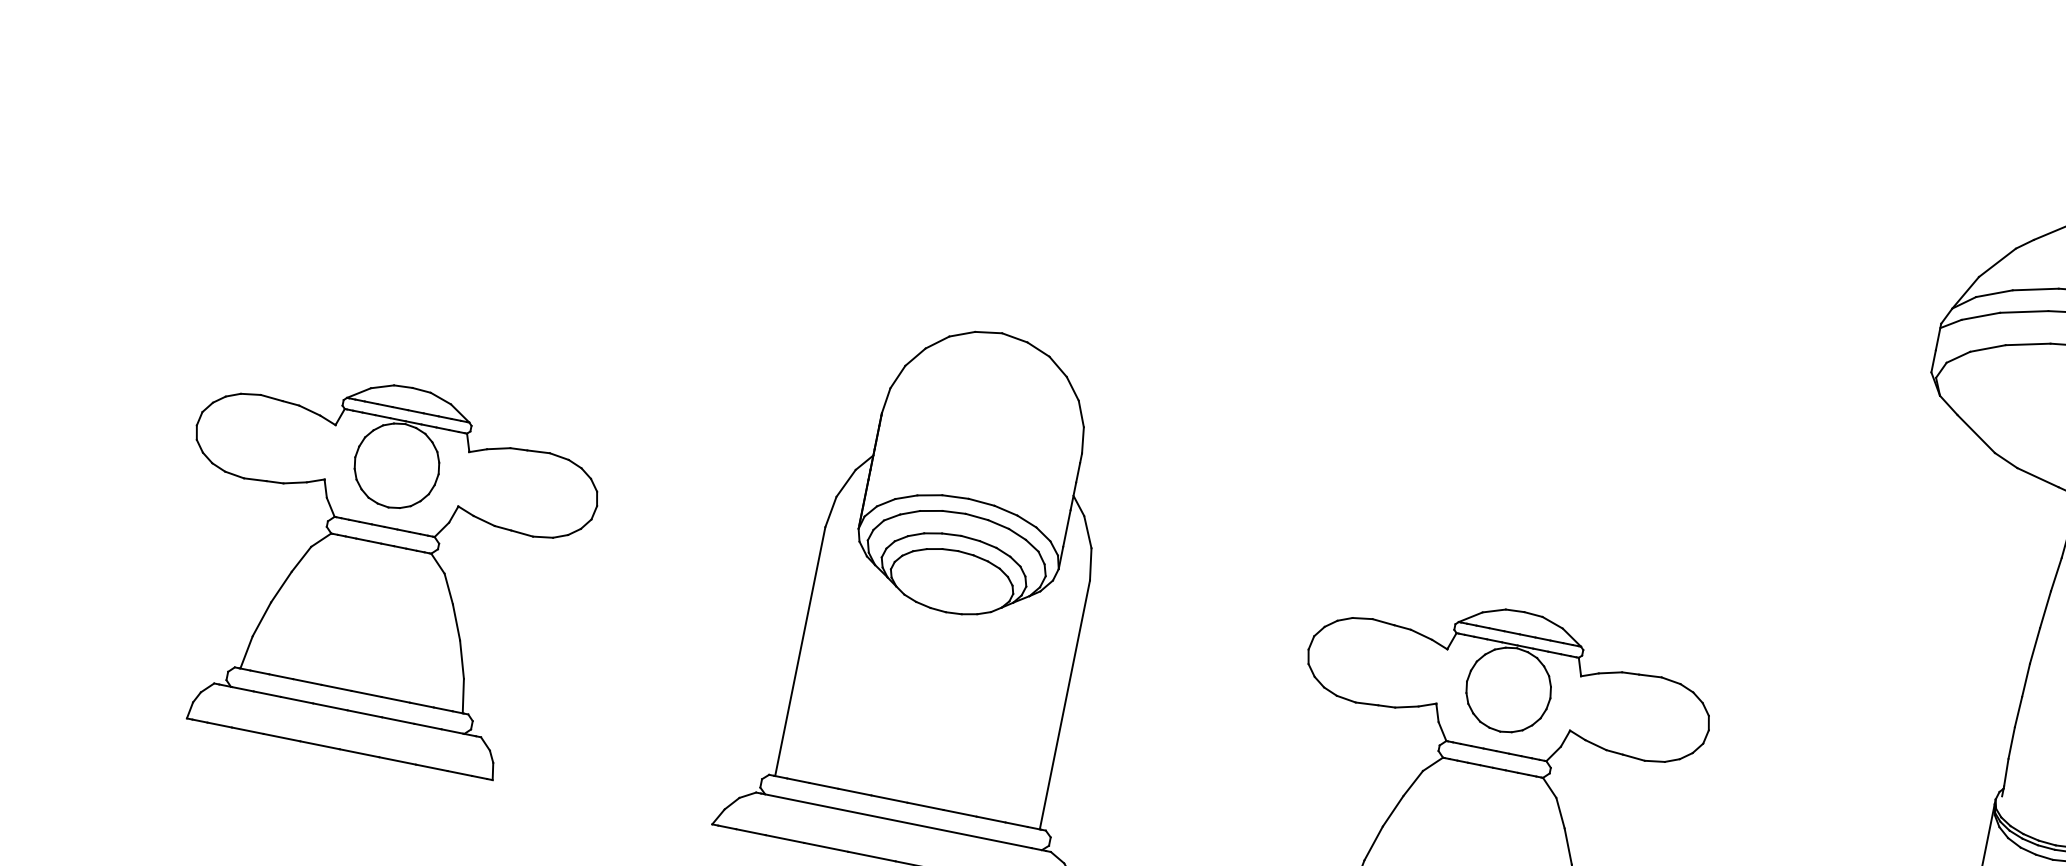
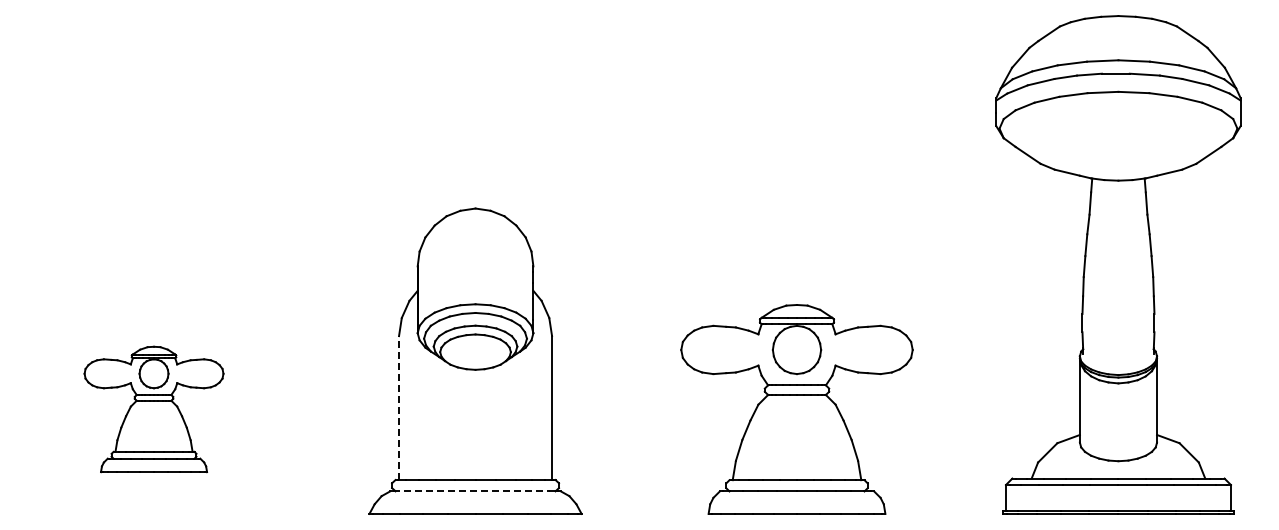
part: (375, 568) -> (153, 409), size x0.6
line: (800, 652) -> (399, 408), solid -> dashed
line: (896, 821) -> (471, 491), solid -> dashed

